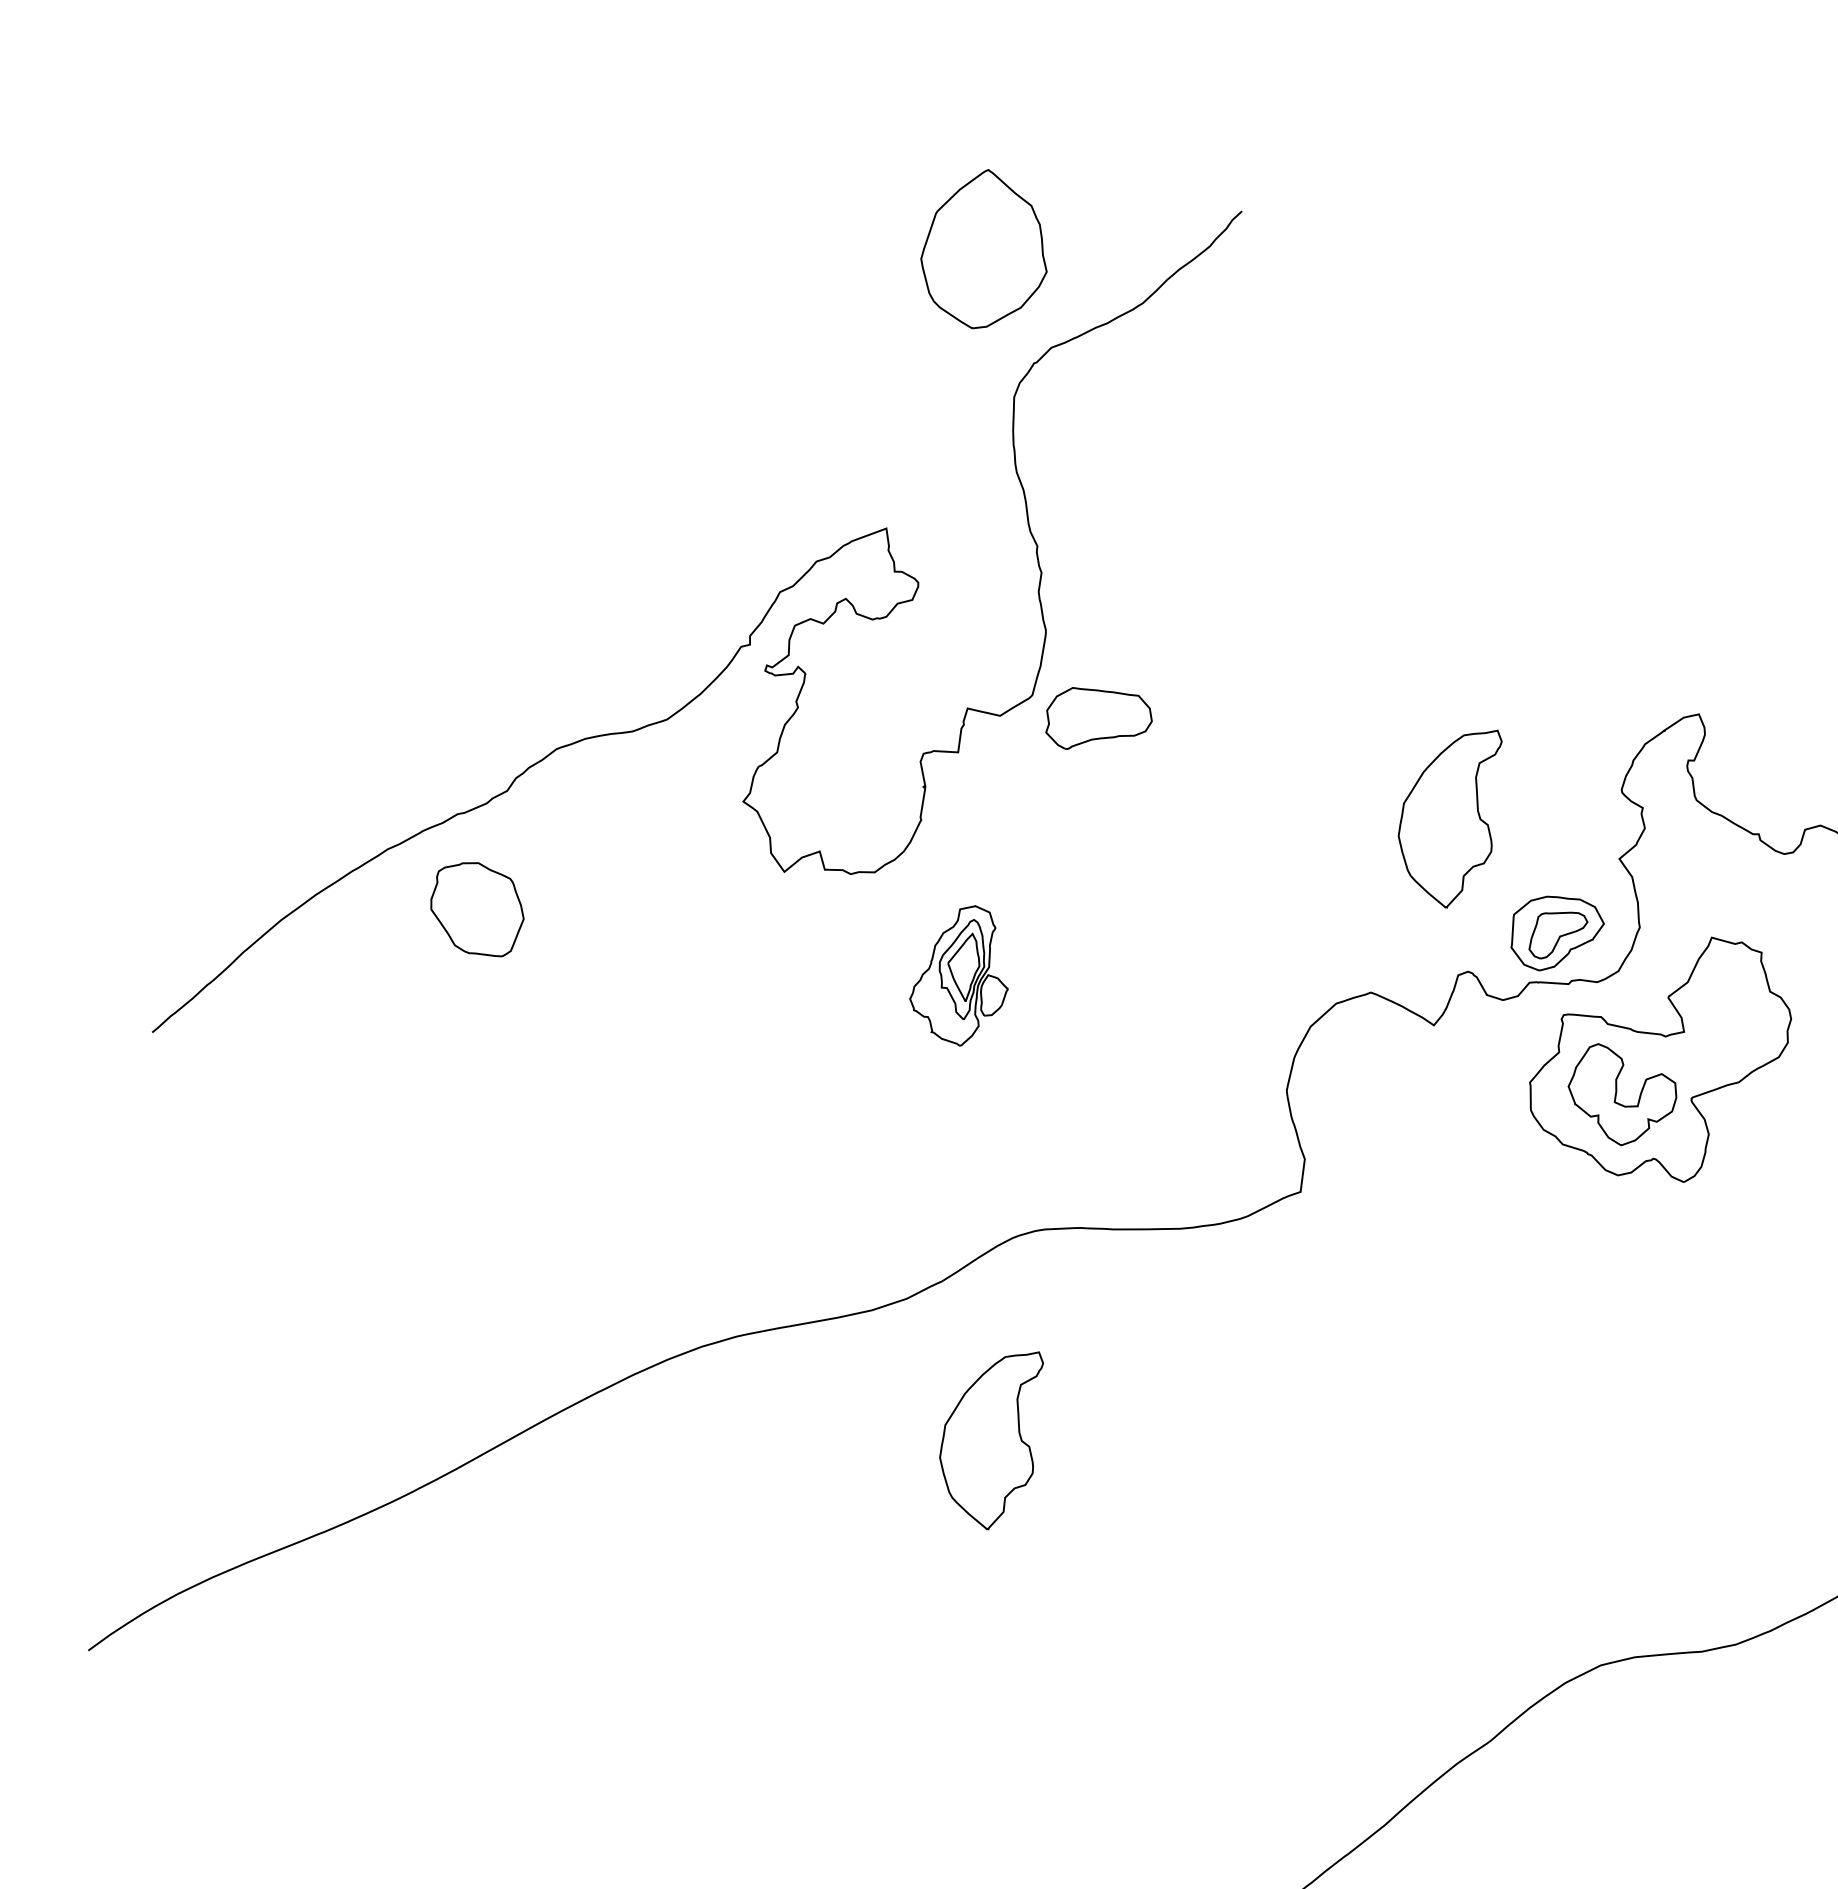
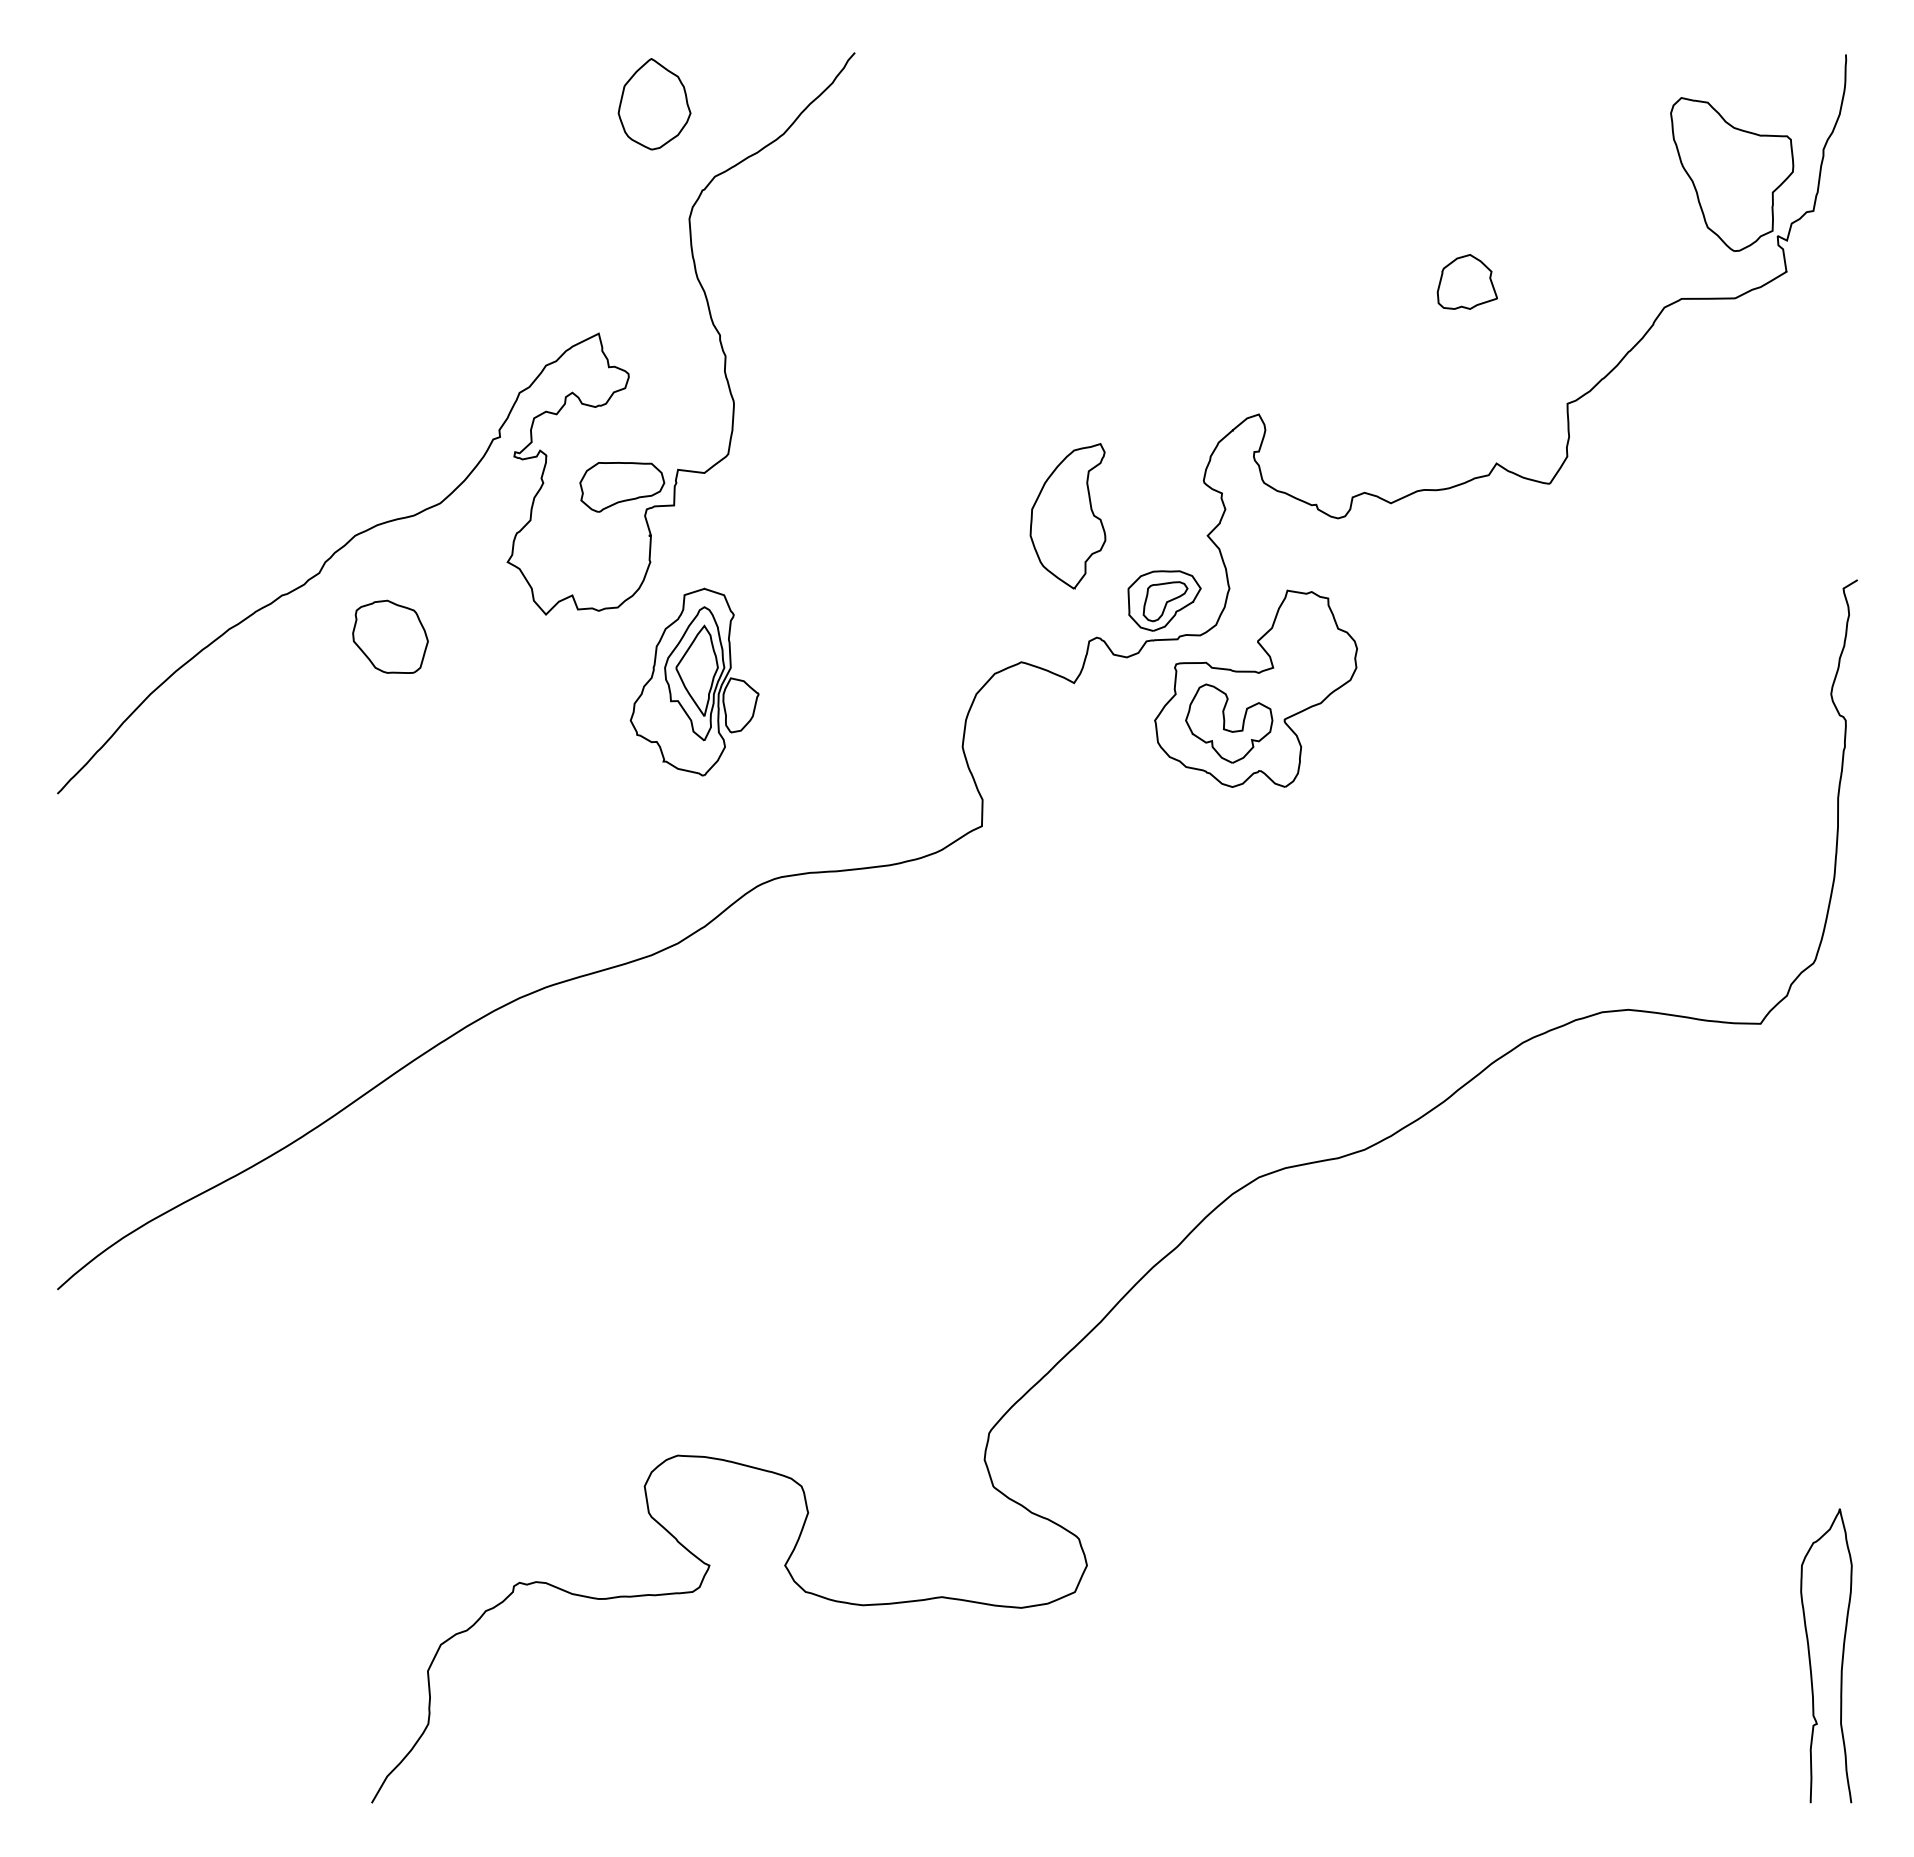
part: (985, 249) -> (654, 104), size x0.71
part: (1099, 721) -> (622, 487), moved
part: (477, 908) -> (390, 636), moved
part: (960, 974) -> (694, 681), size x1.67
part: (988, 1438) -> (754, 1047), removed

